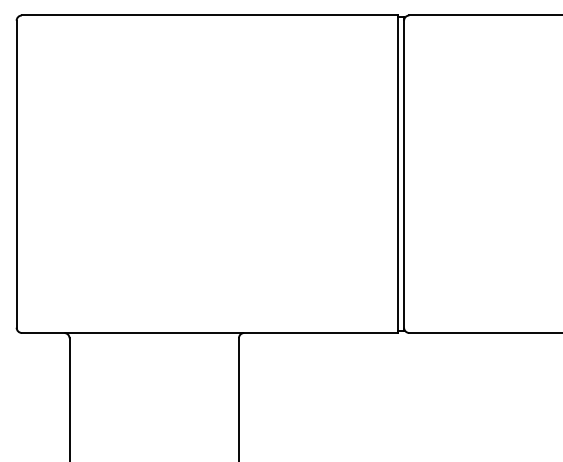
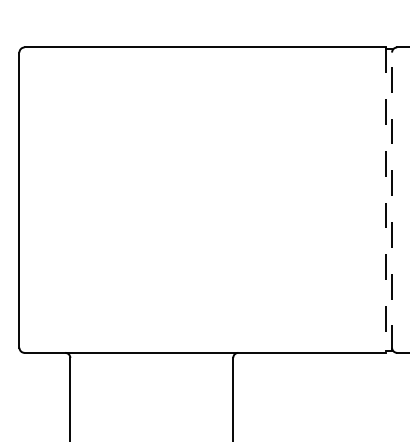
line: (404, 173) -> (392, 199), solid -> dashed
line: (397, 174) -> (385, 200), solid -> dashed

